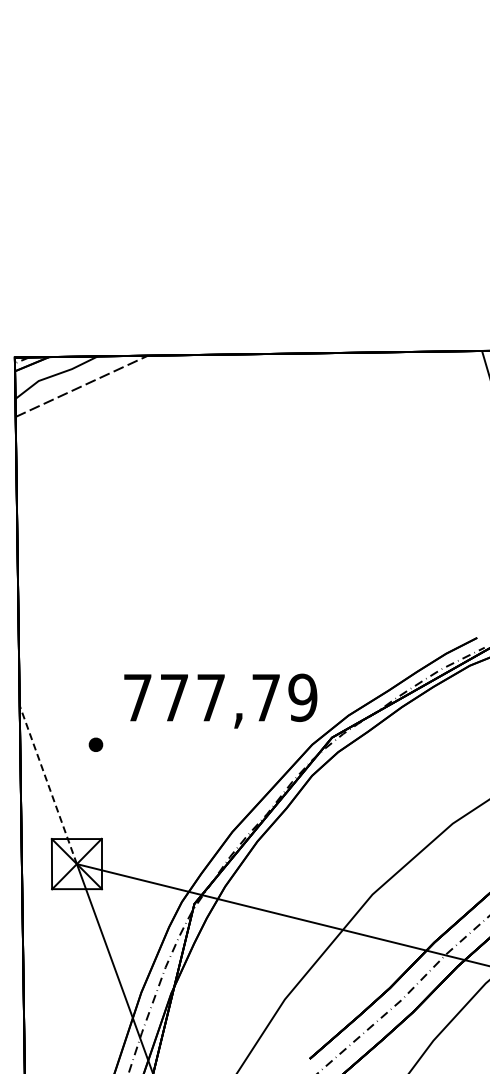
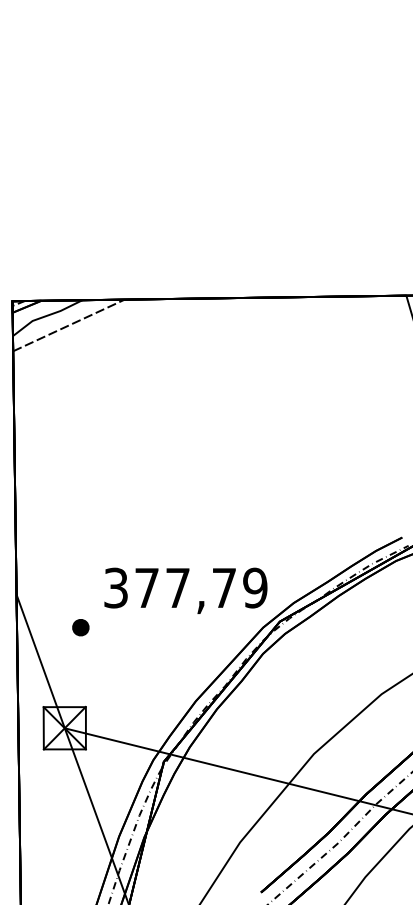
text: (137, 697) -> (115, 587), 777,79 -> 377,79
part: (95, 744) -> (80, 627), size x1.43
line: (48, 784) -> (40, 661), dashed -> solid

